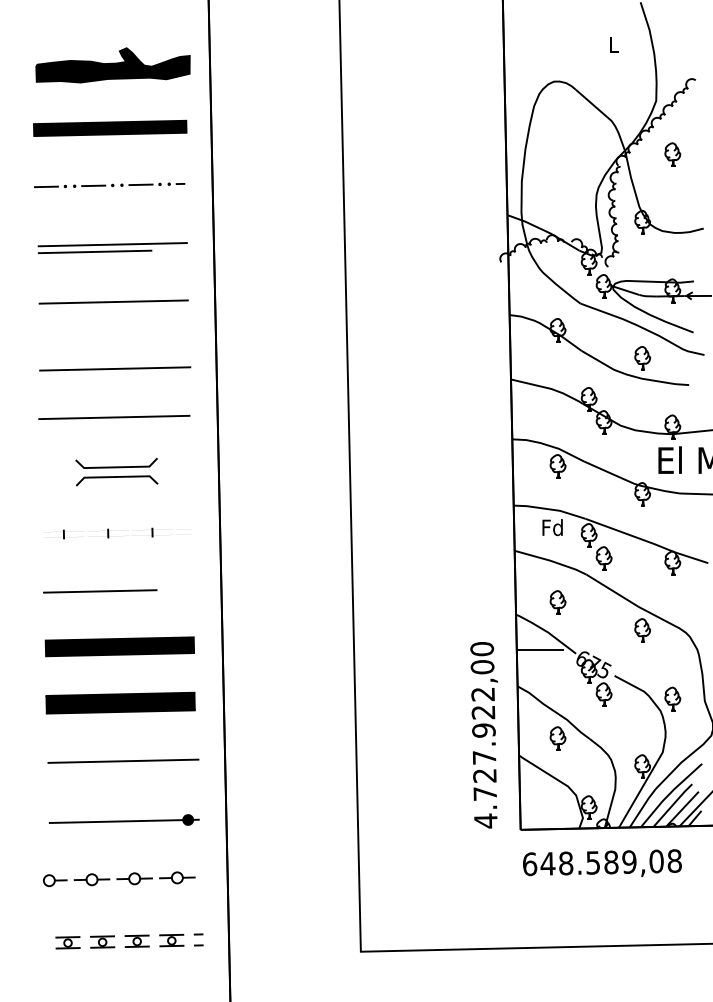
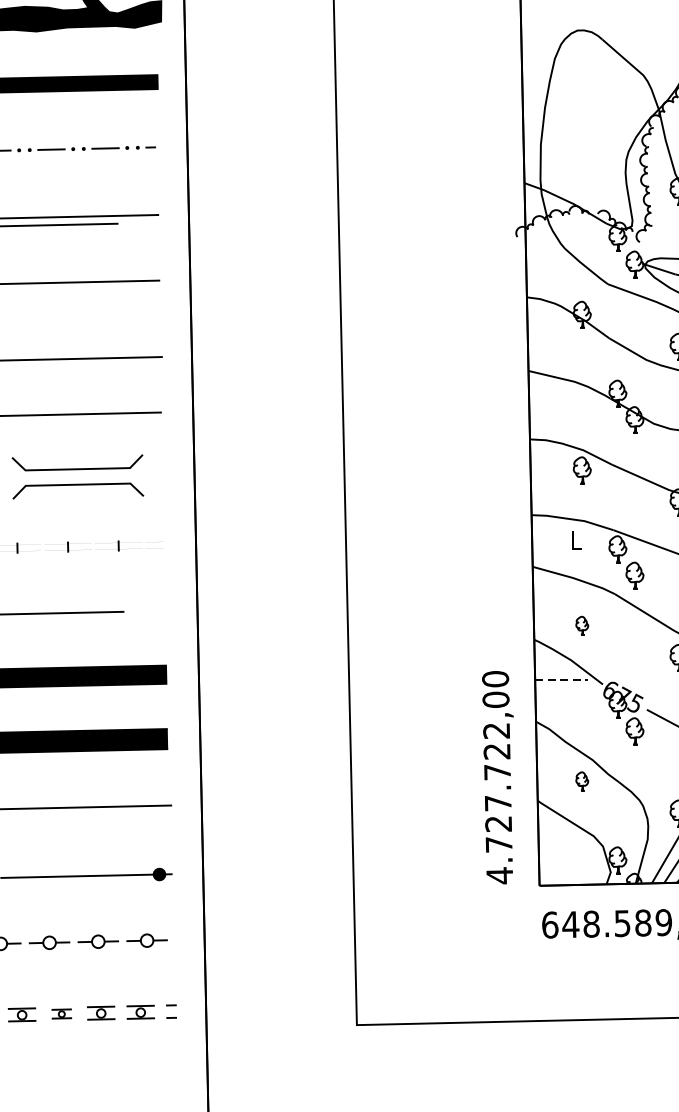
part: (116, 471) -> (77, 476), size x1.4
text: (552, 527) -> (575, 540), Fd -> L
part: (557, 602) -> (581, 625), size x0.7
line: (540, 649) -> (562, 679), solid -> dashed
text: (483, 730) -> (497, 772), 4.727.922,00 -> 4.727.722,00
part: (557, 738) -> (581, 781), size x0.7
part: (102, 941) -> (61, 1013), size x0.7

